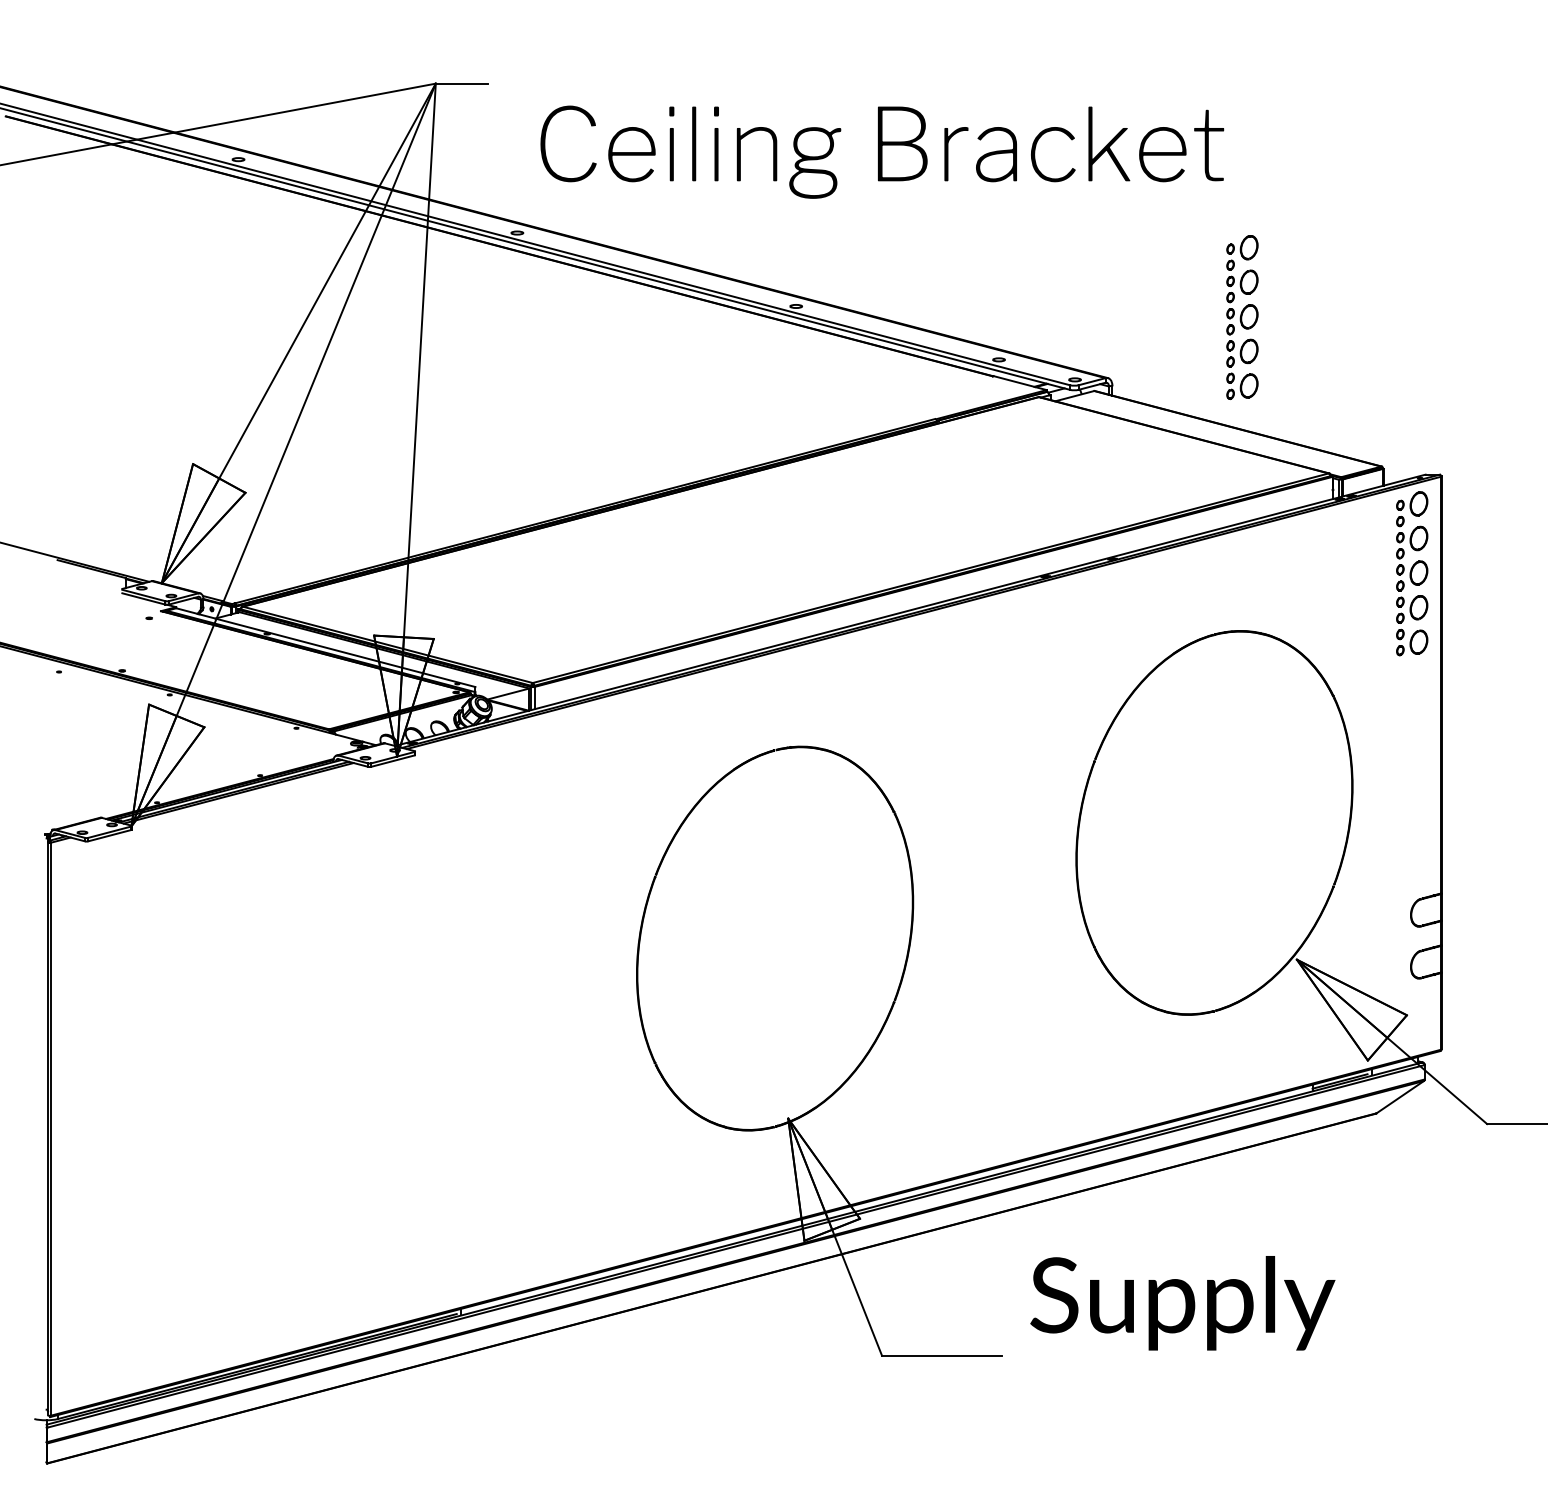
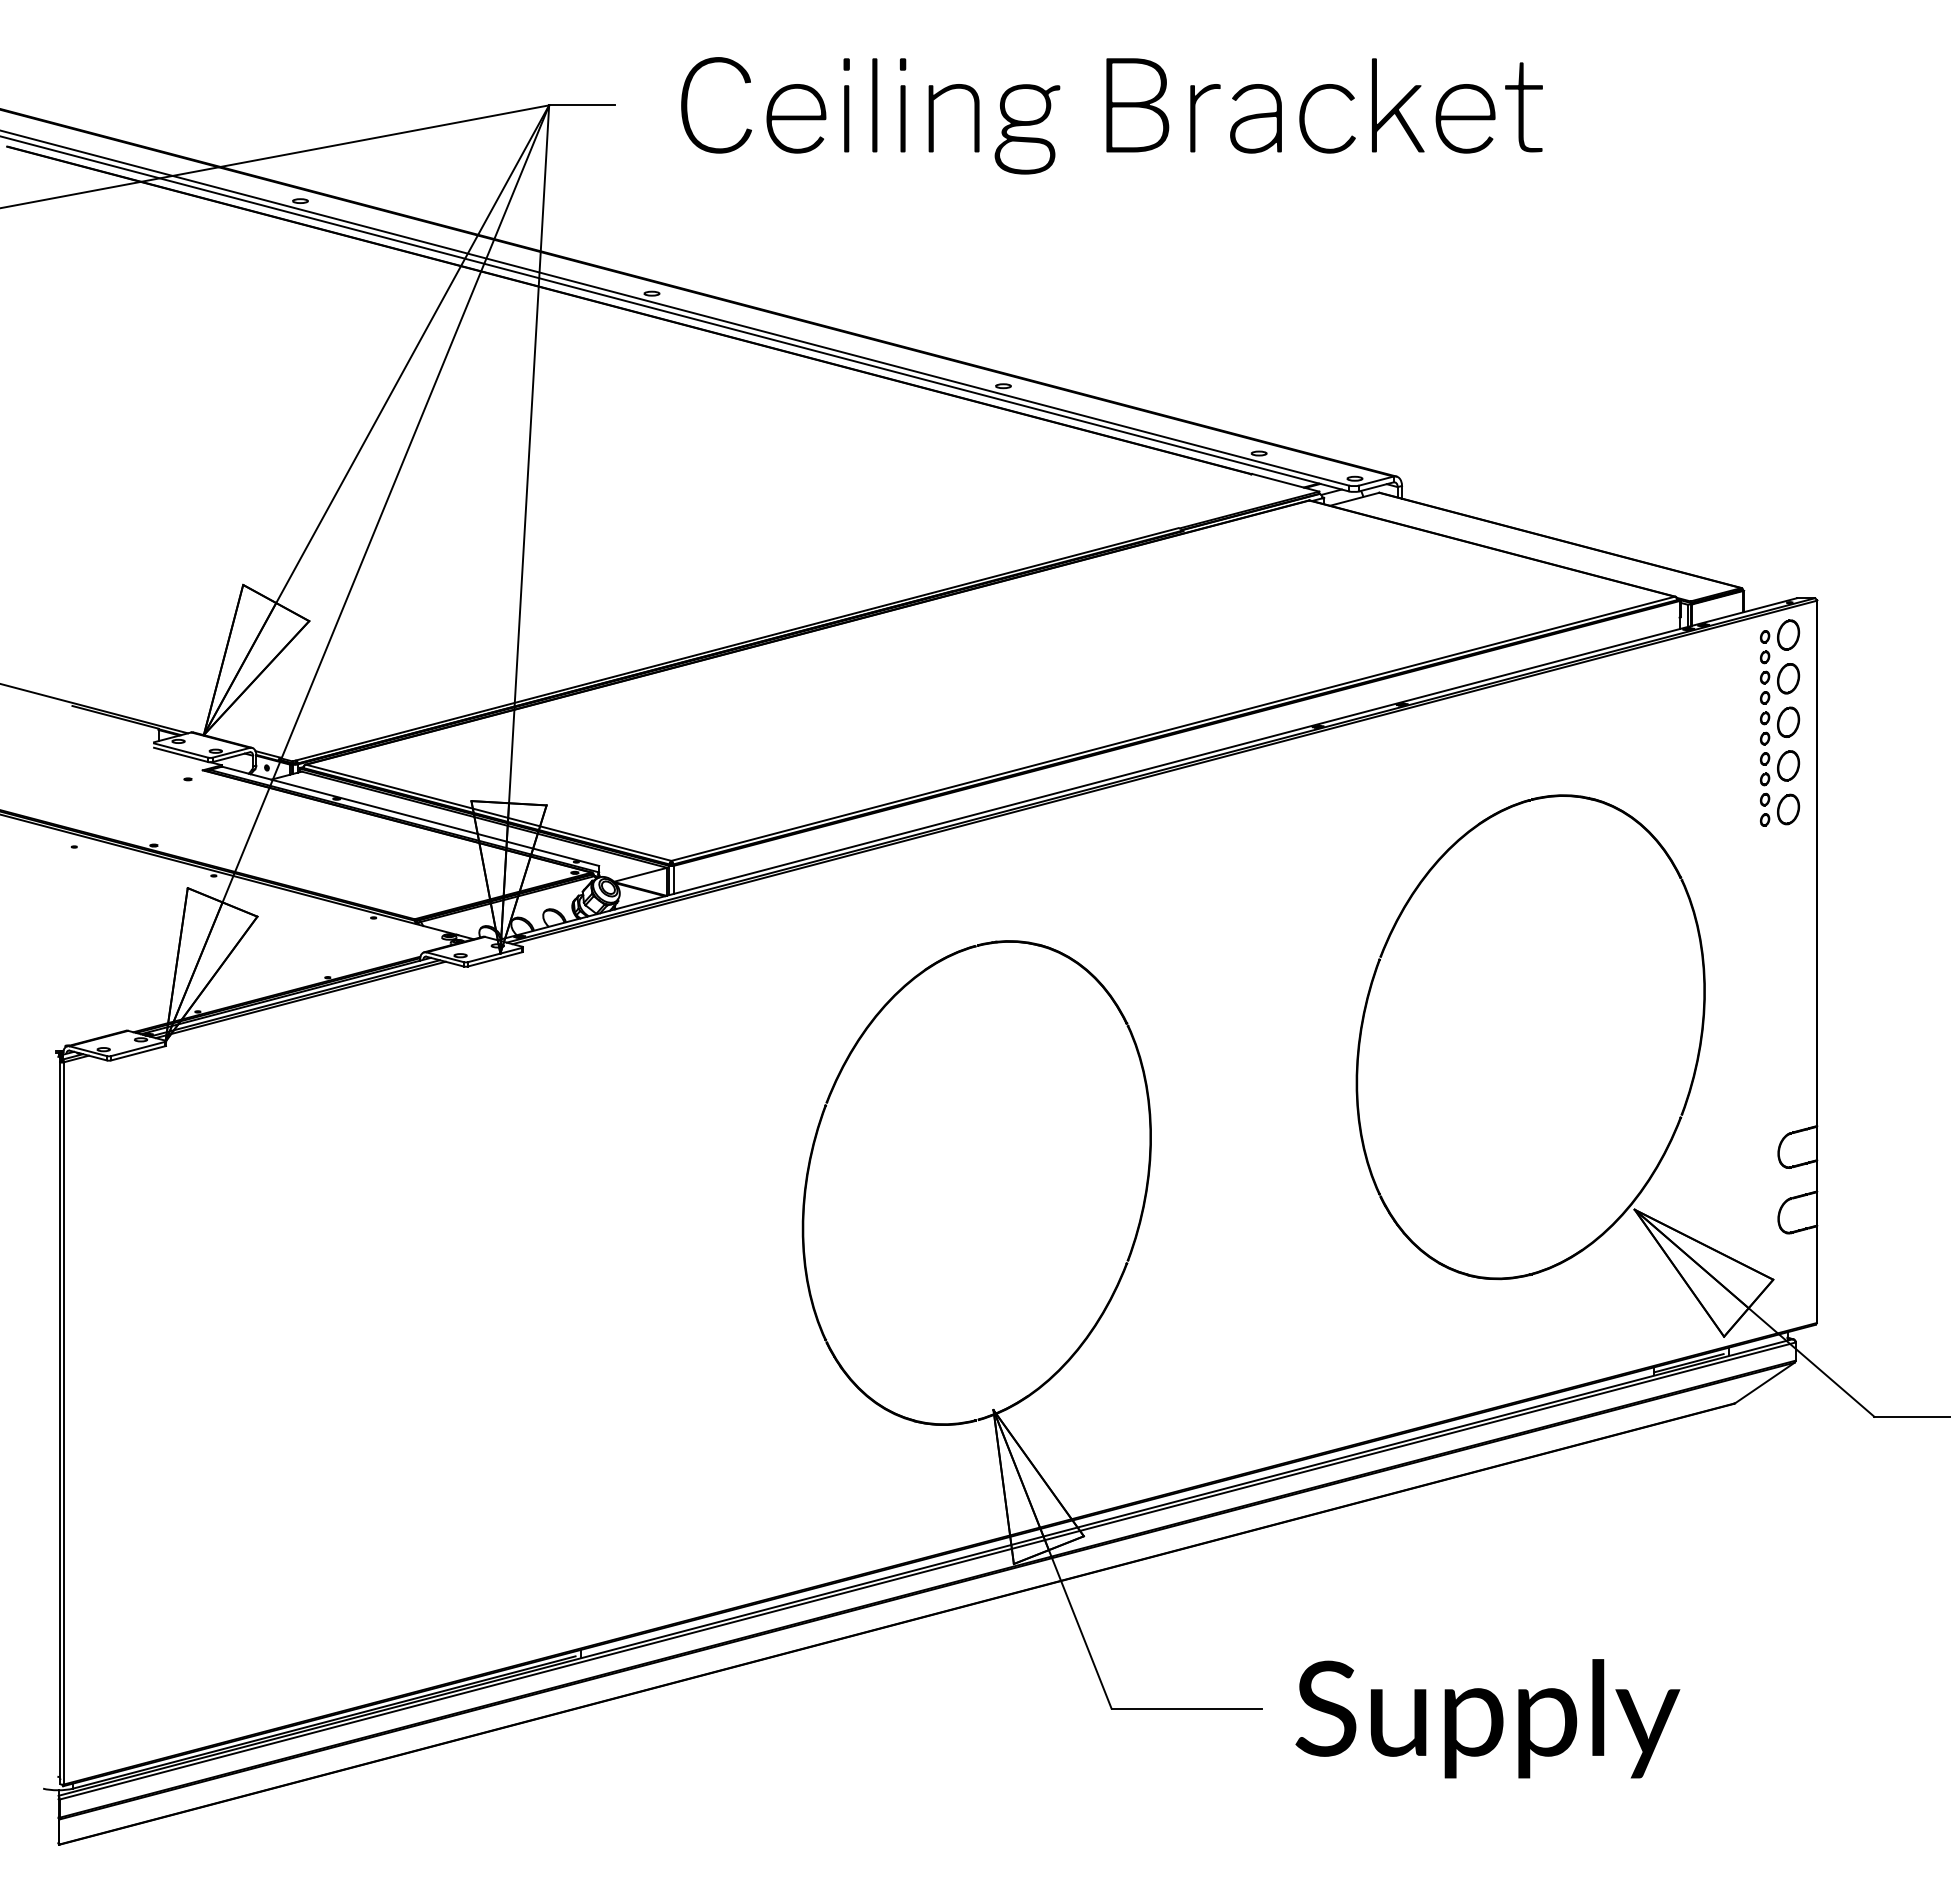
text: (881, 151) -> (1111, 115), moved
part: (1242, 316) -> (1566, 399), removed
text: (1182, 1303) -> (1487, 1718), moved

